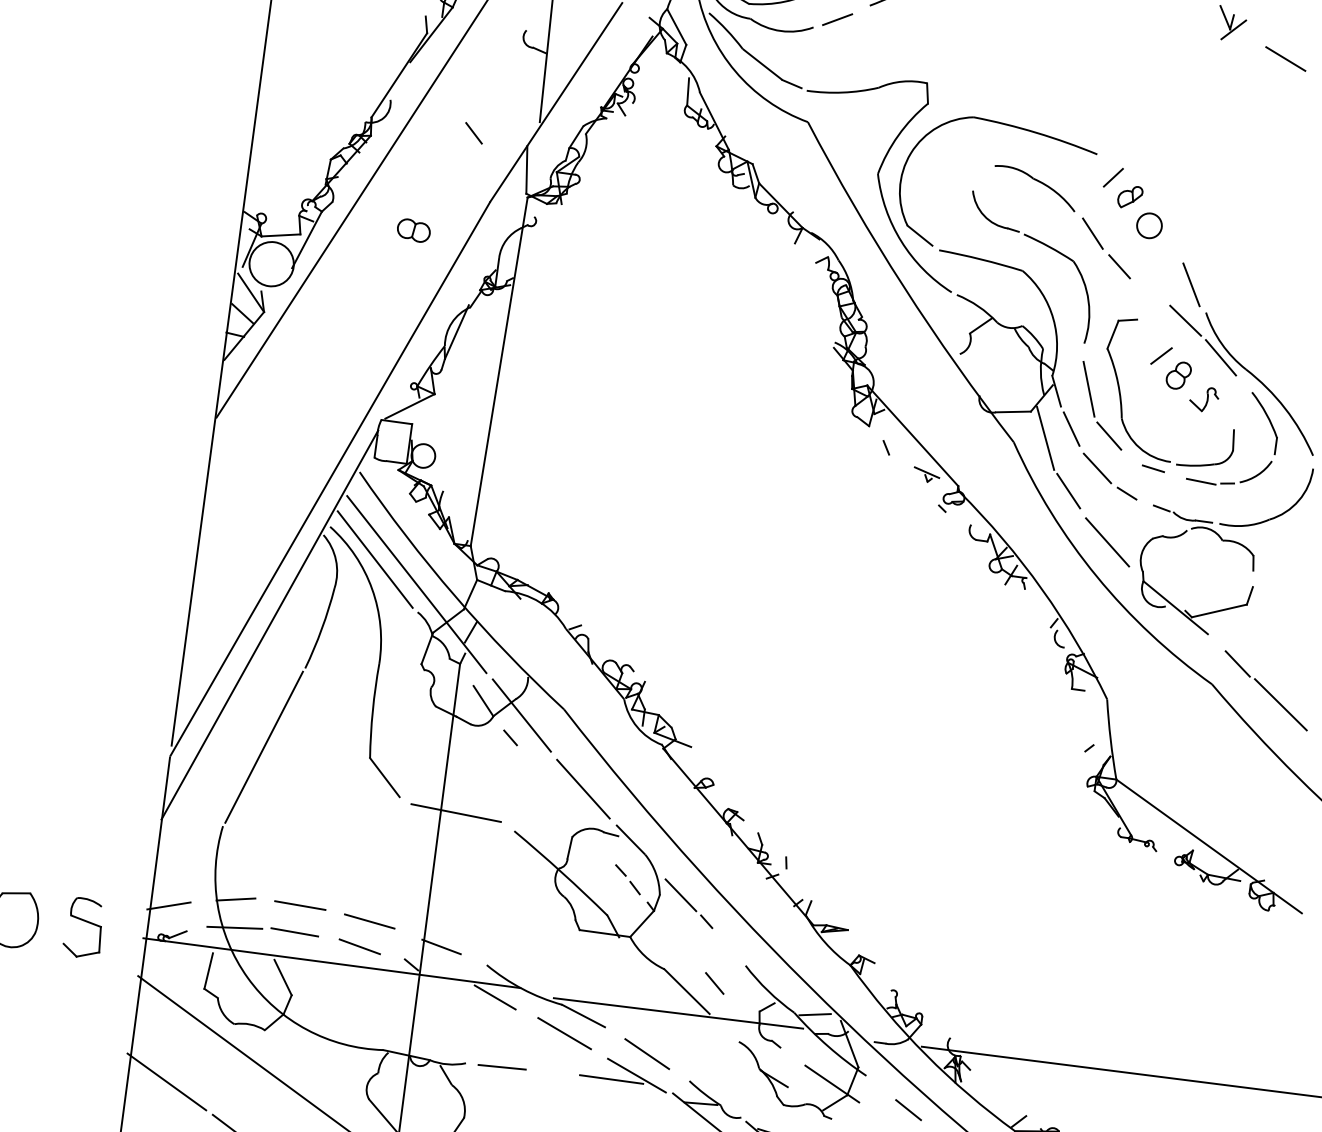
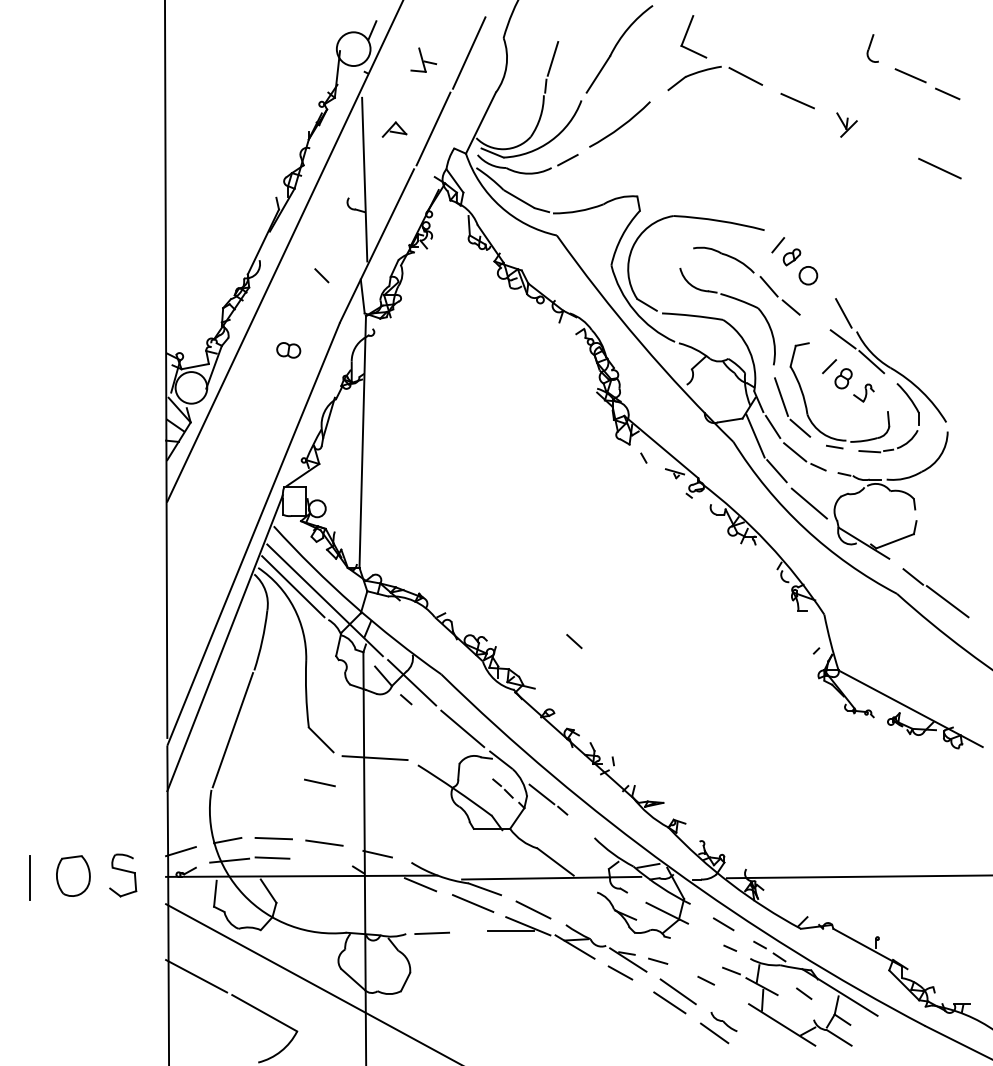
line: (1285, 58) -> (888, 144), removed
line: (359, 946) -> (319, 782), moved
line: (714, 983) -> (574, 641), moved

